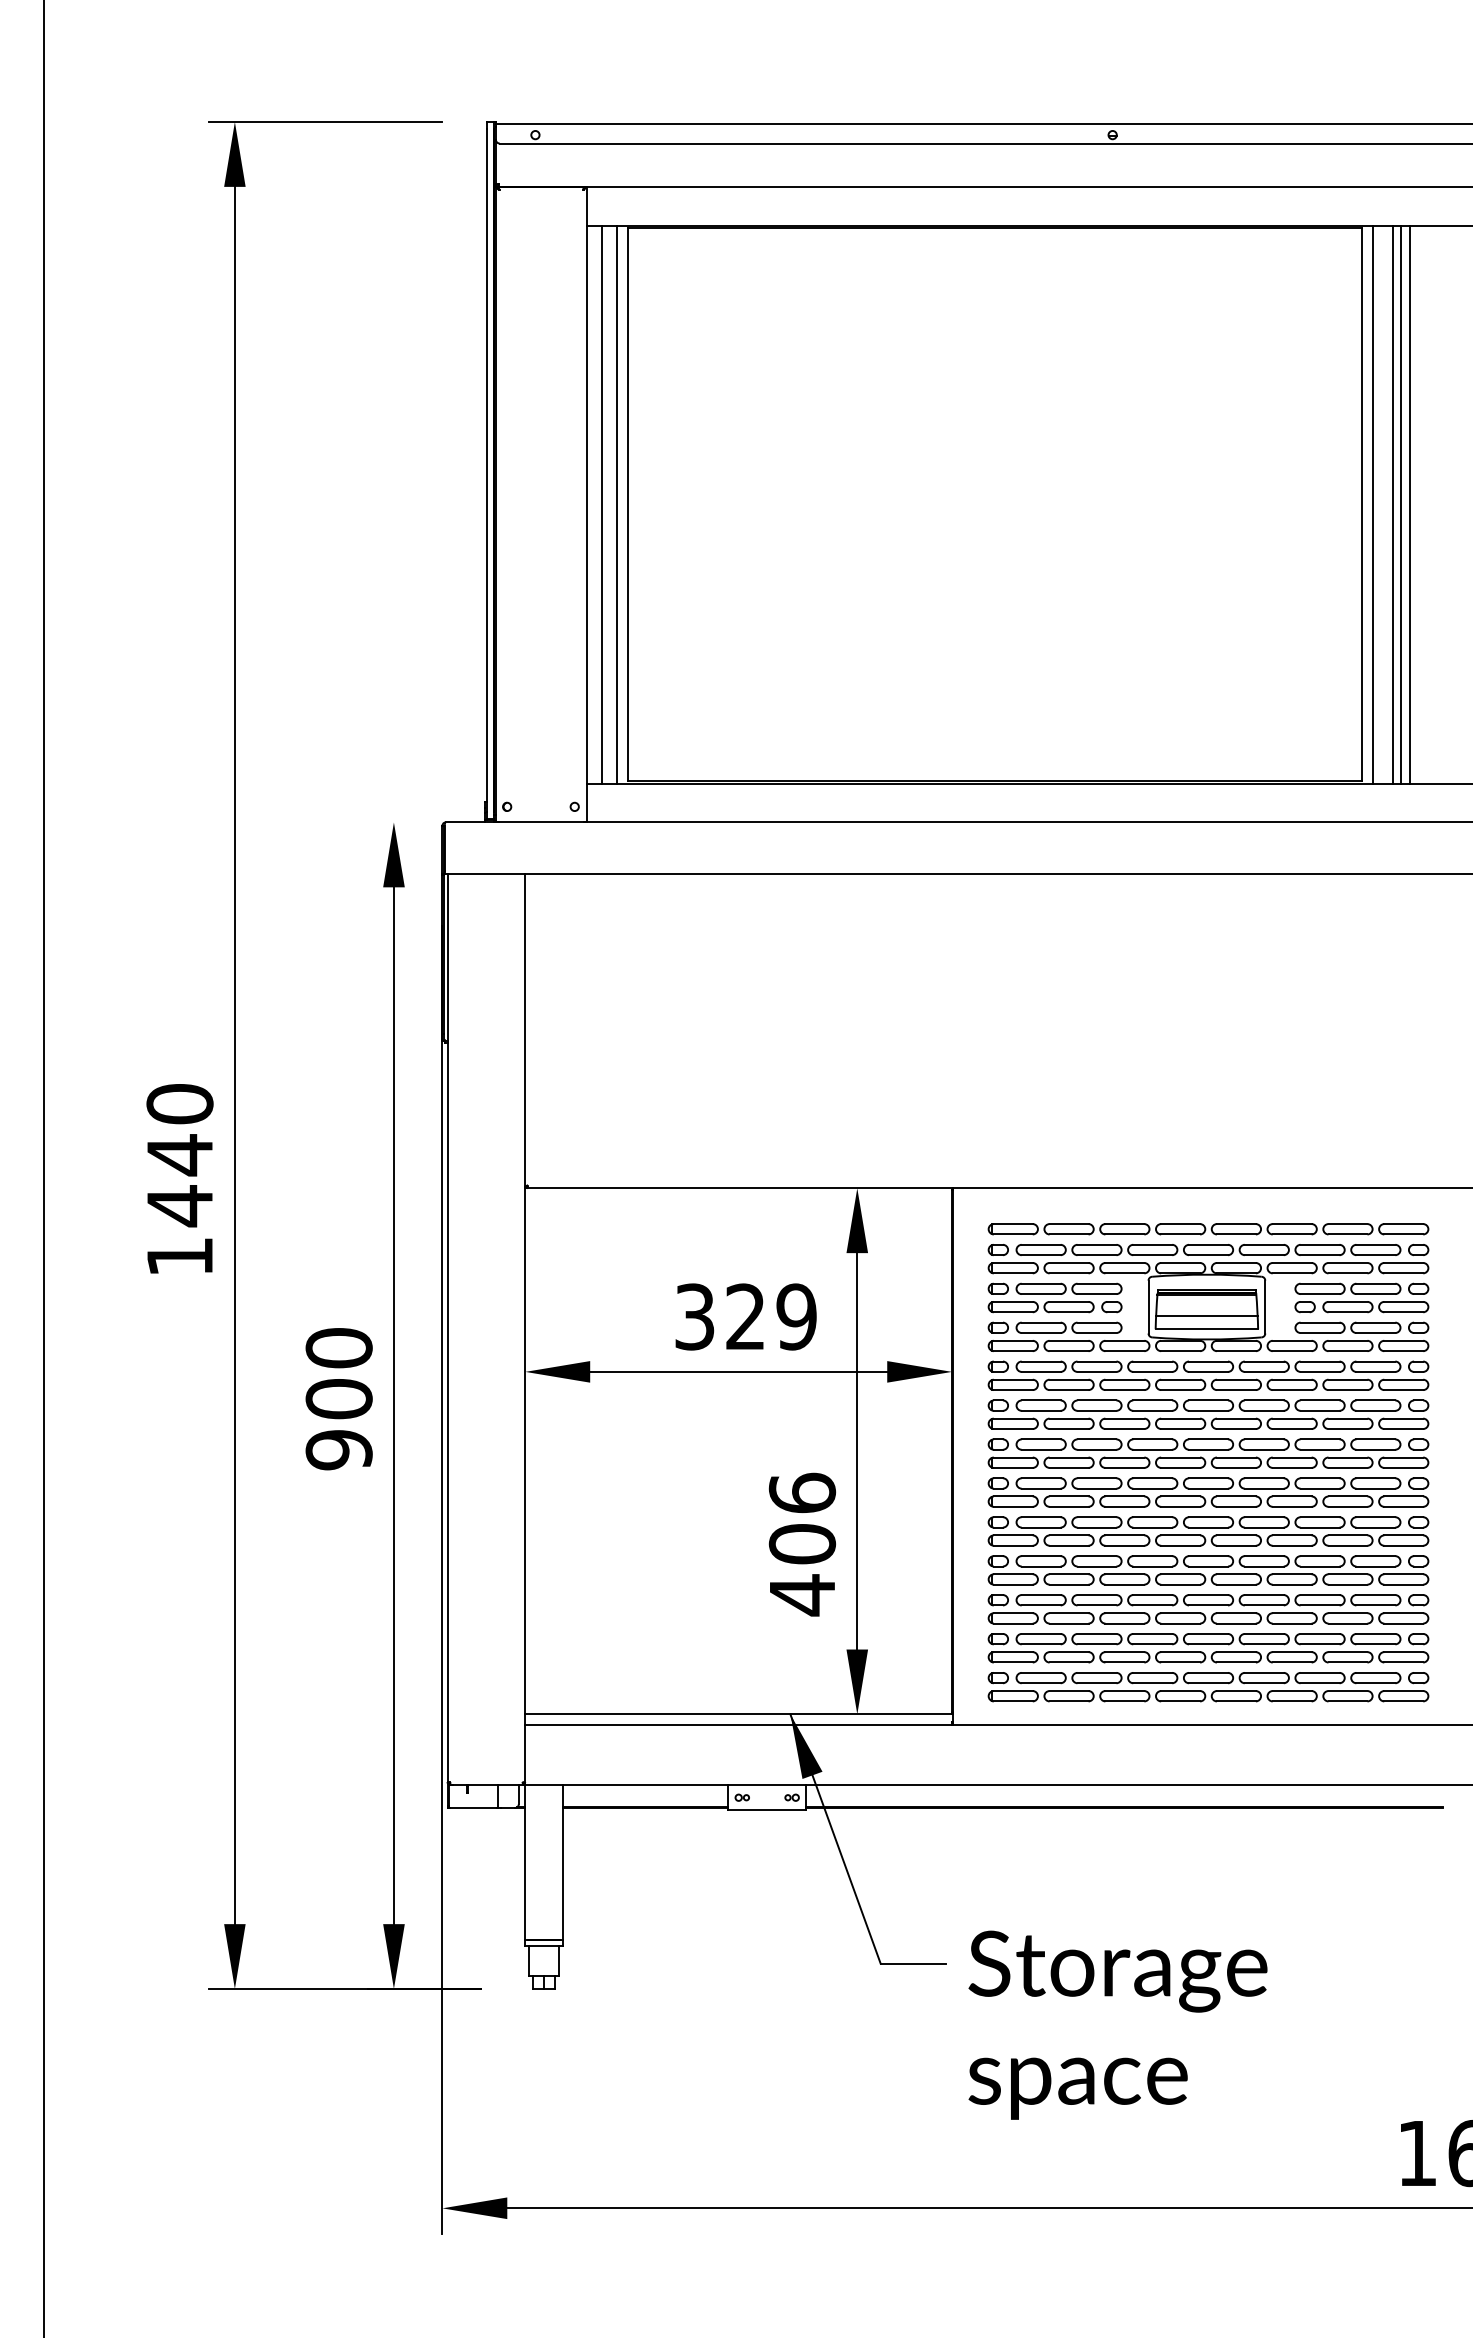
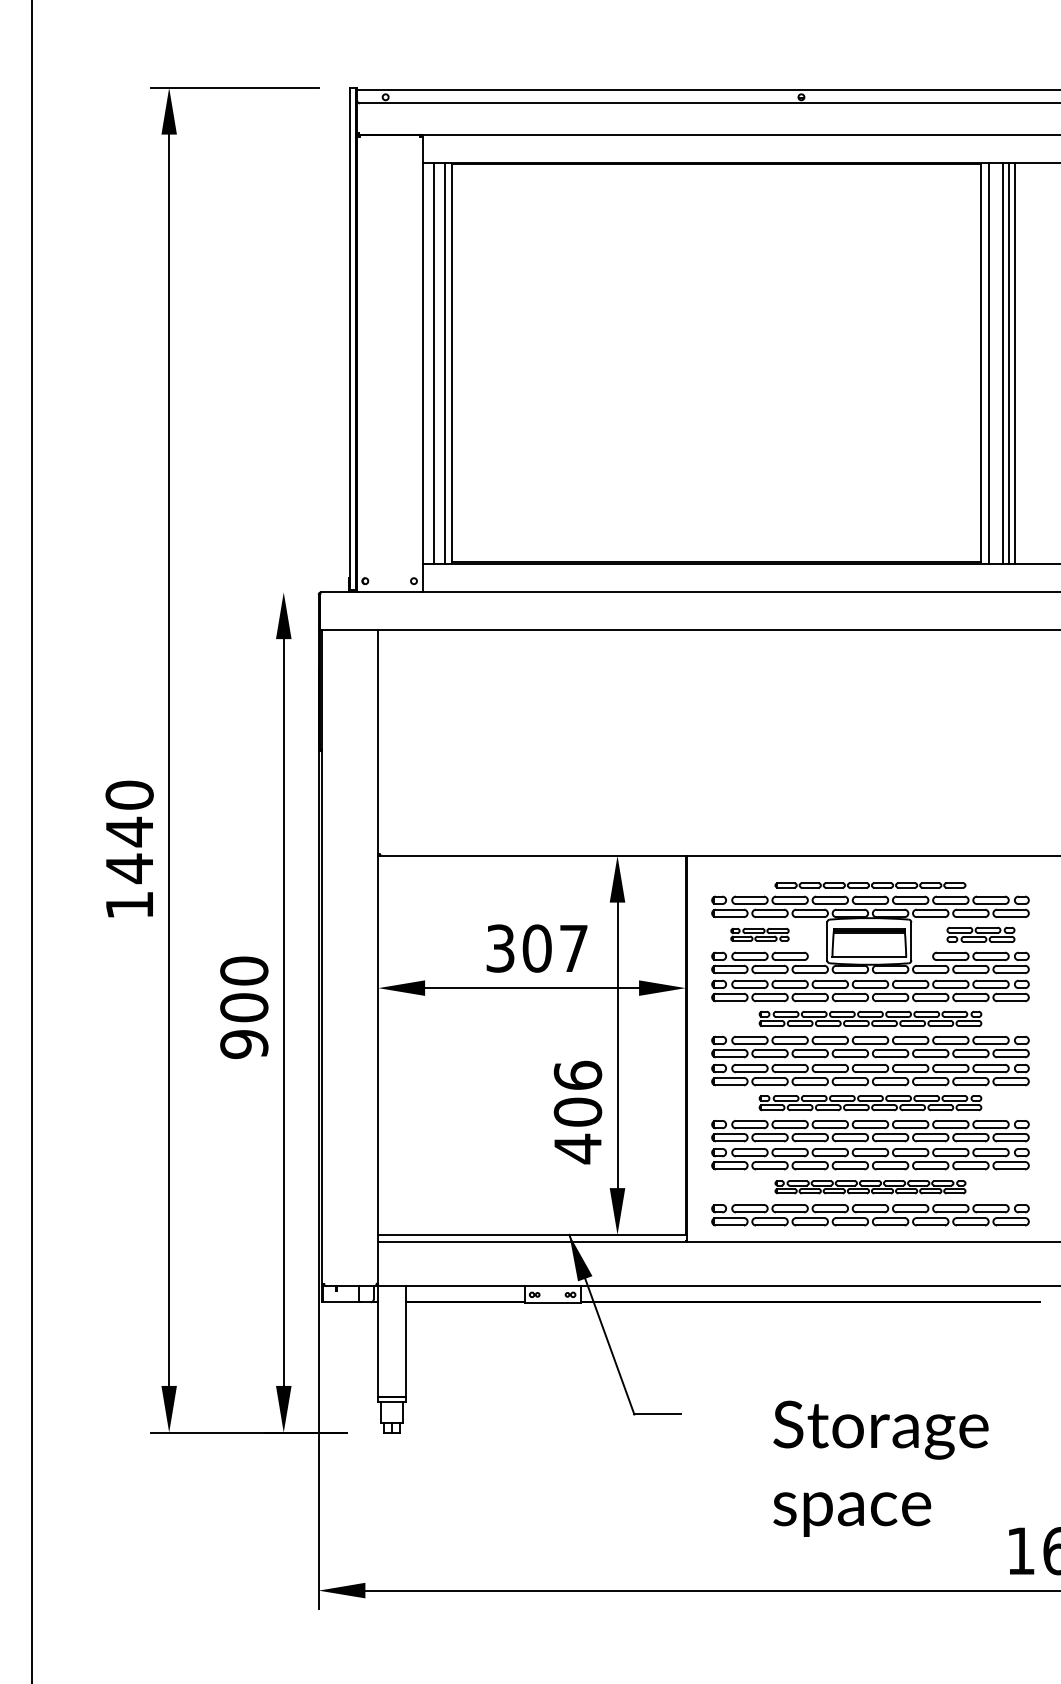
part: (1208, 1229) -> (870, 885), size x0.6
part: (1054, 1297) -> (759, 934), size x0.6
part: (1361, 1297) -> (980, 934), size x0.7
text: (770, 1316) -> (554, 948), 329 -> 307
line: (1206, 1316) -> (869, 948), removed
part: (1208, 1414) -> (870, 1018), size x0.7
part: (1208, 1531) -> (870, 1103), size x0.7
part: (1208, 1648) -> (870, 1187), size x0.6
text: (1117, 2024) -> (880, 1468), moved

